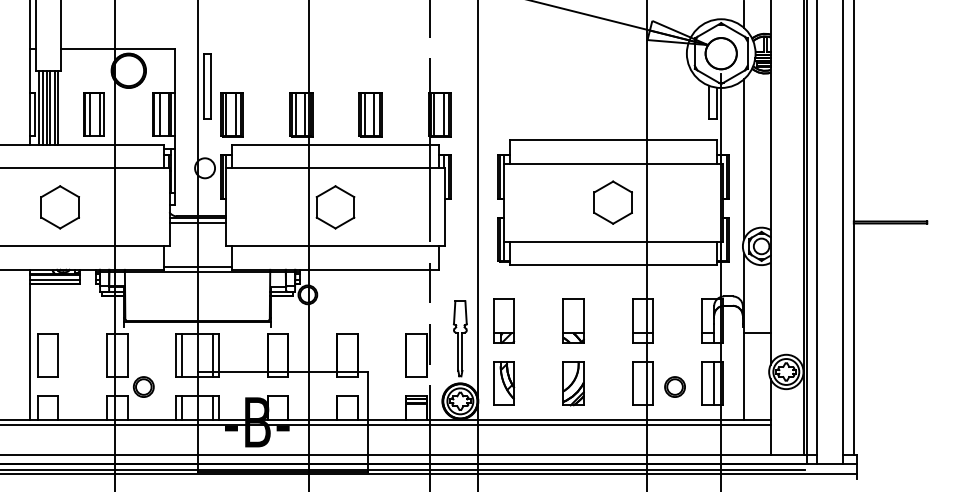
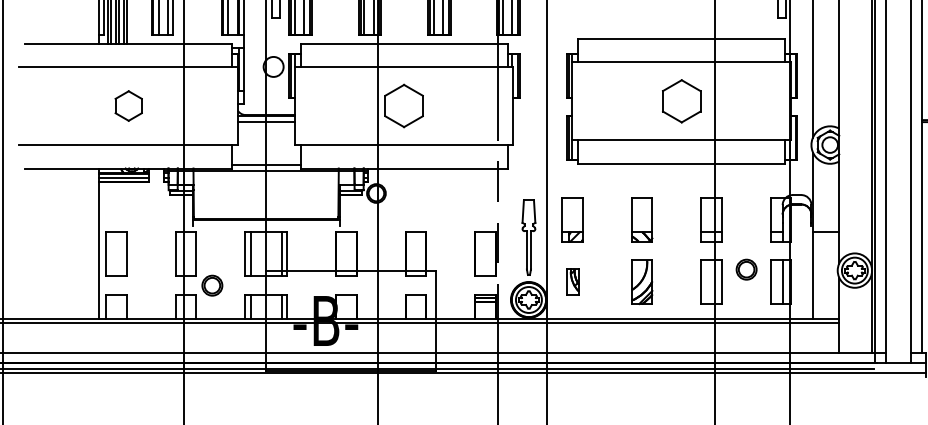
part: (59, 207) -> (128, 106), size x0.7
part: (504, 383) -> (573, 282), size x0.6
part: (674, 386) -> (746, 269), moved

